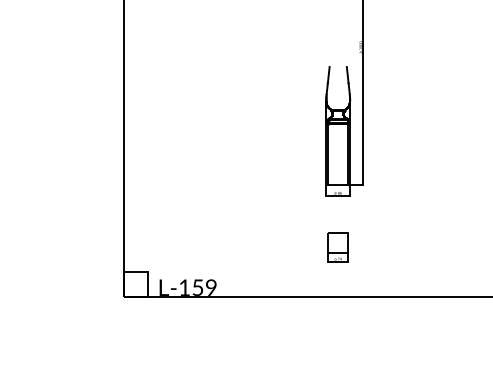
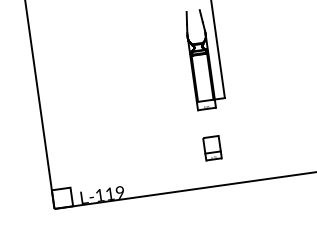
text: (197, 287) -> (109, 193), L-159 -> L-119

